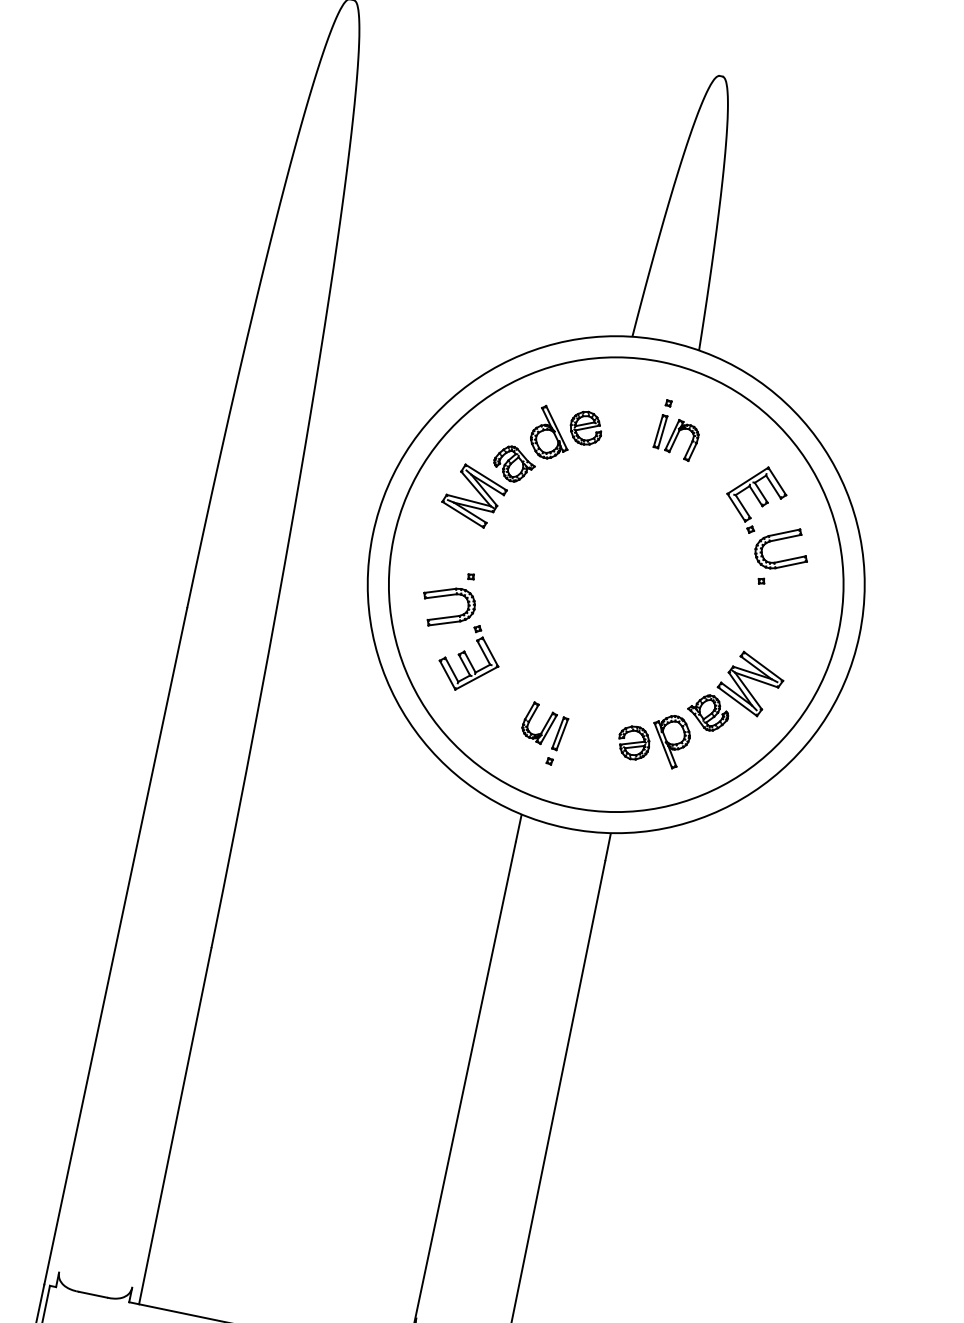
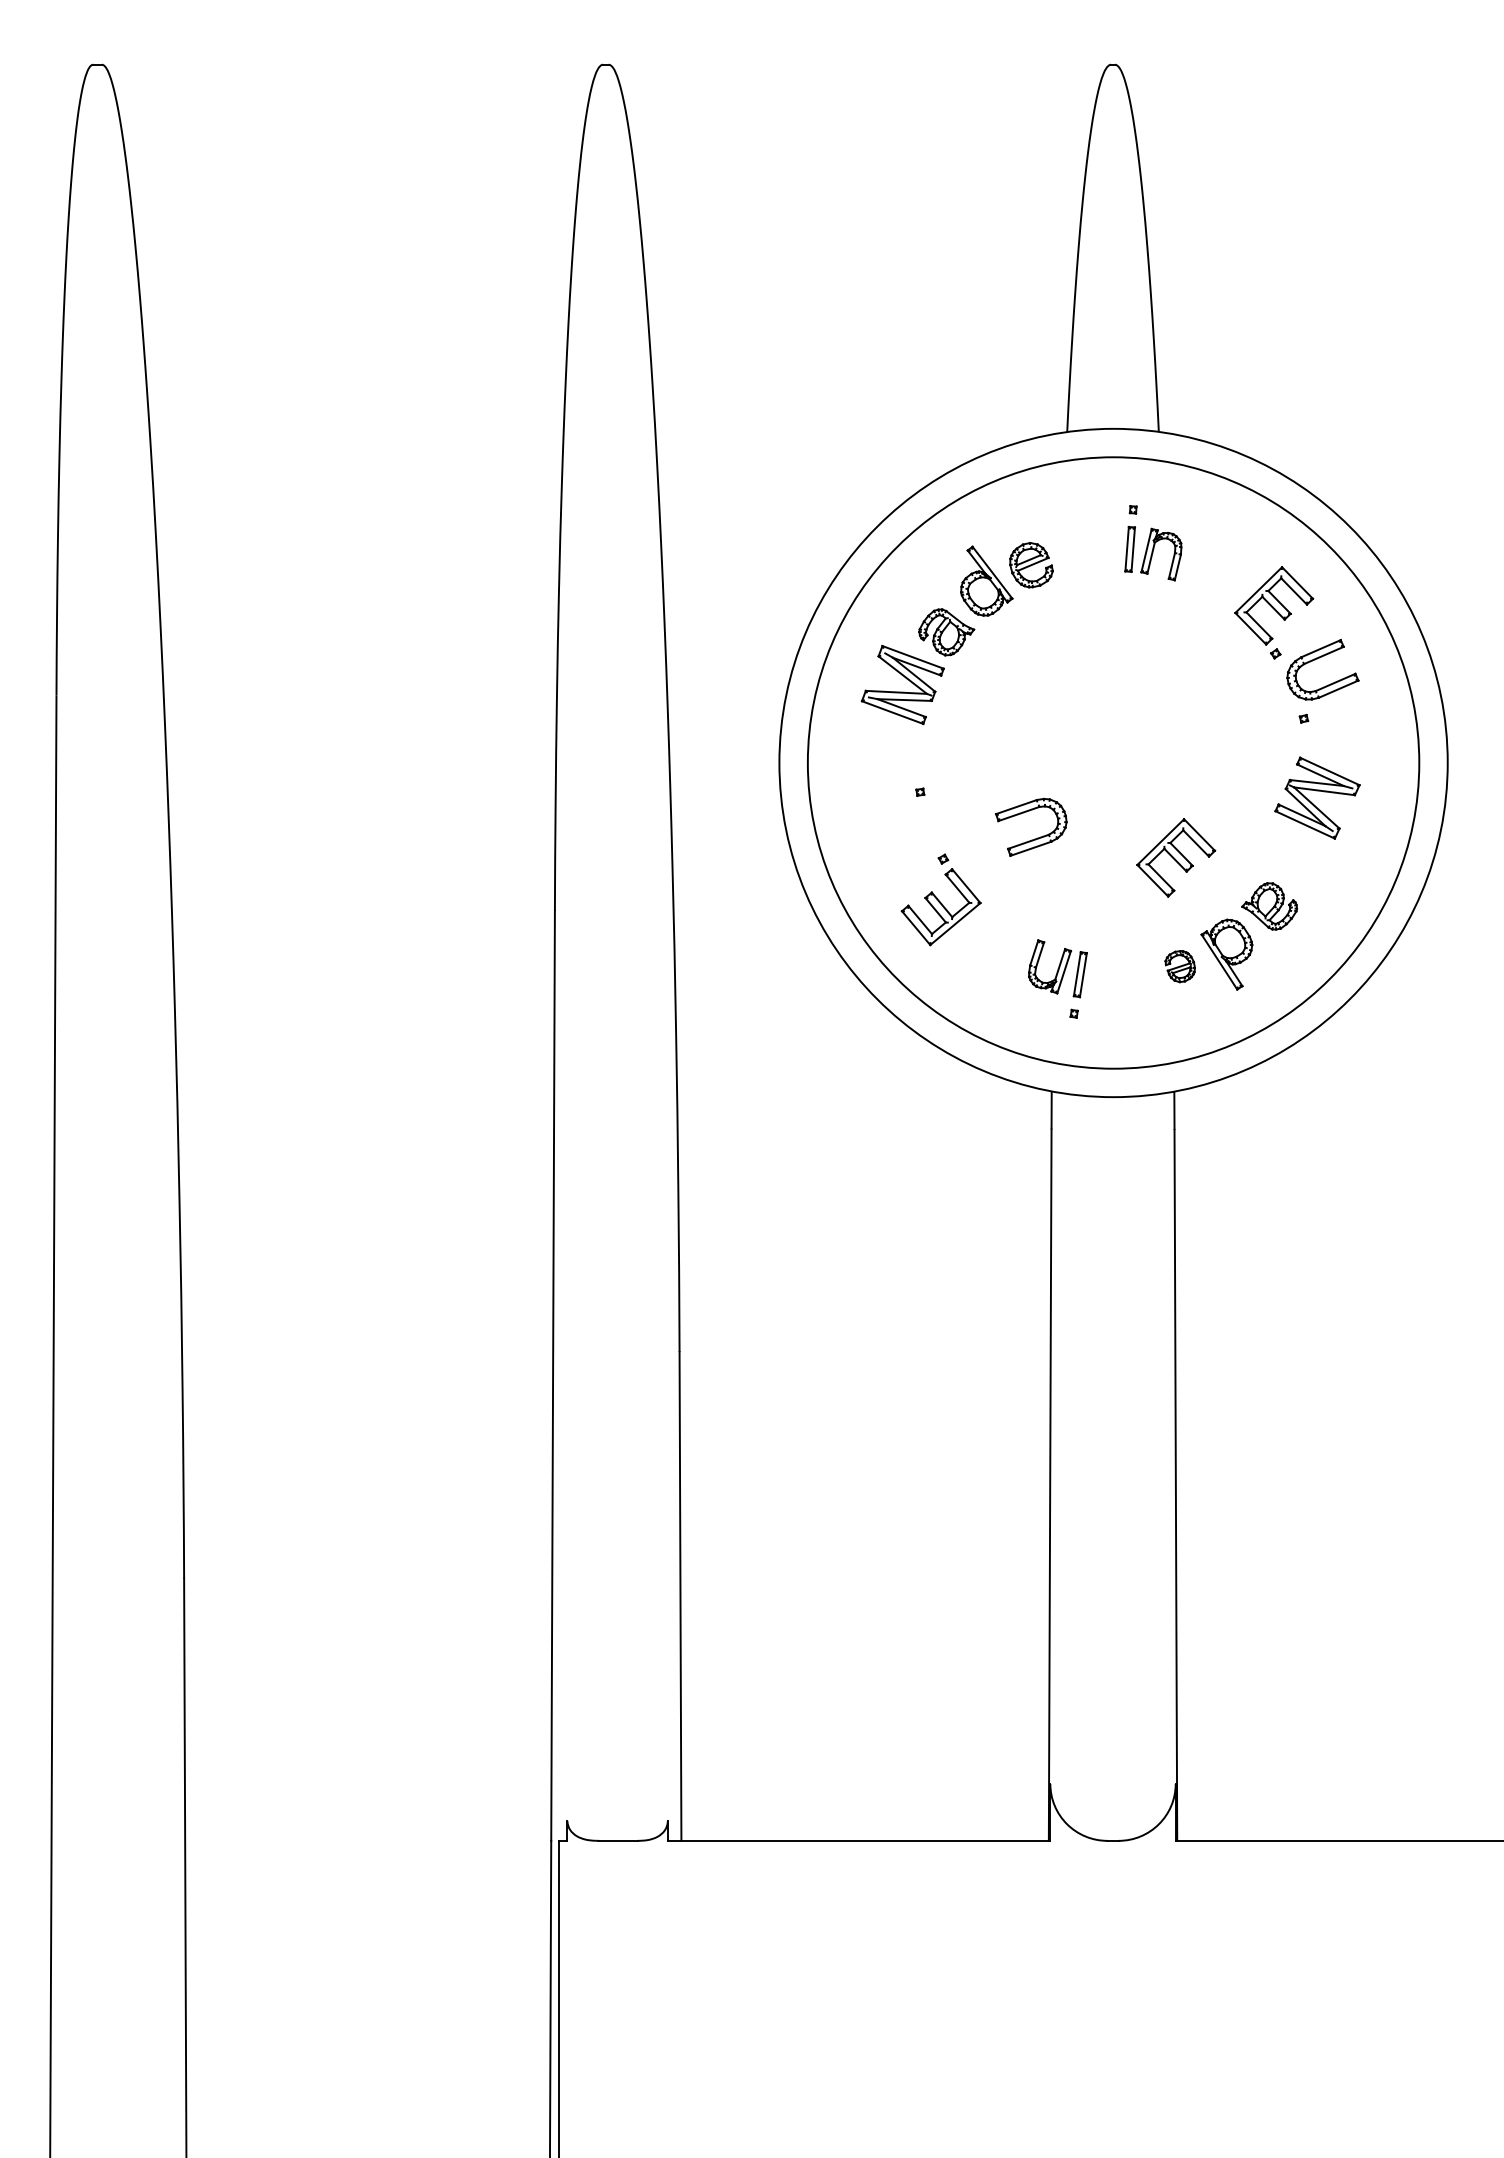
part: (448, 616) -> (1034, 838), moved
part: (647, 662) -> (1176, 857), added
part: (750, 683) -> (1317, 797), moved
part: (634, 742) -> (1180, 966), size x0.7

